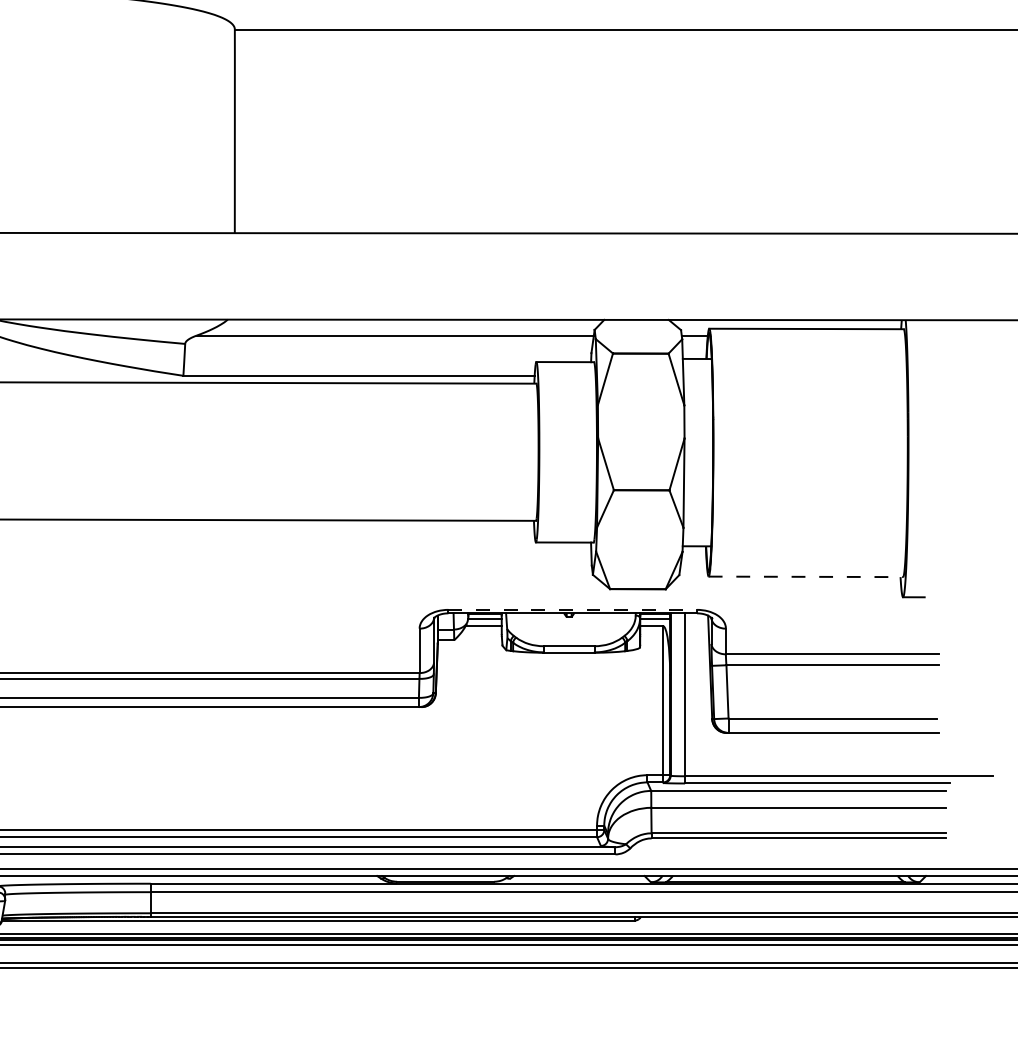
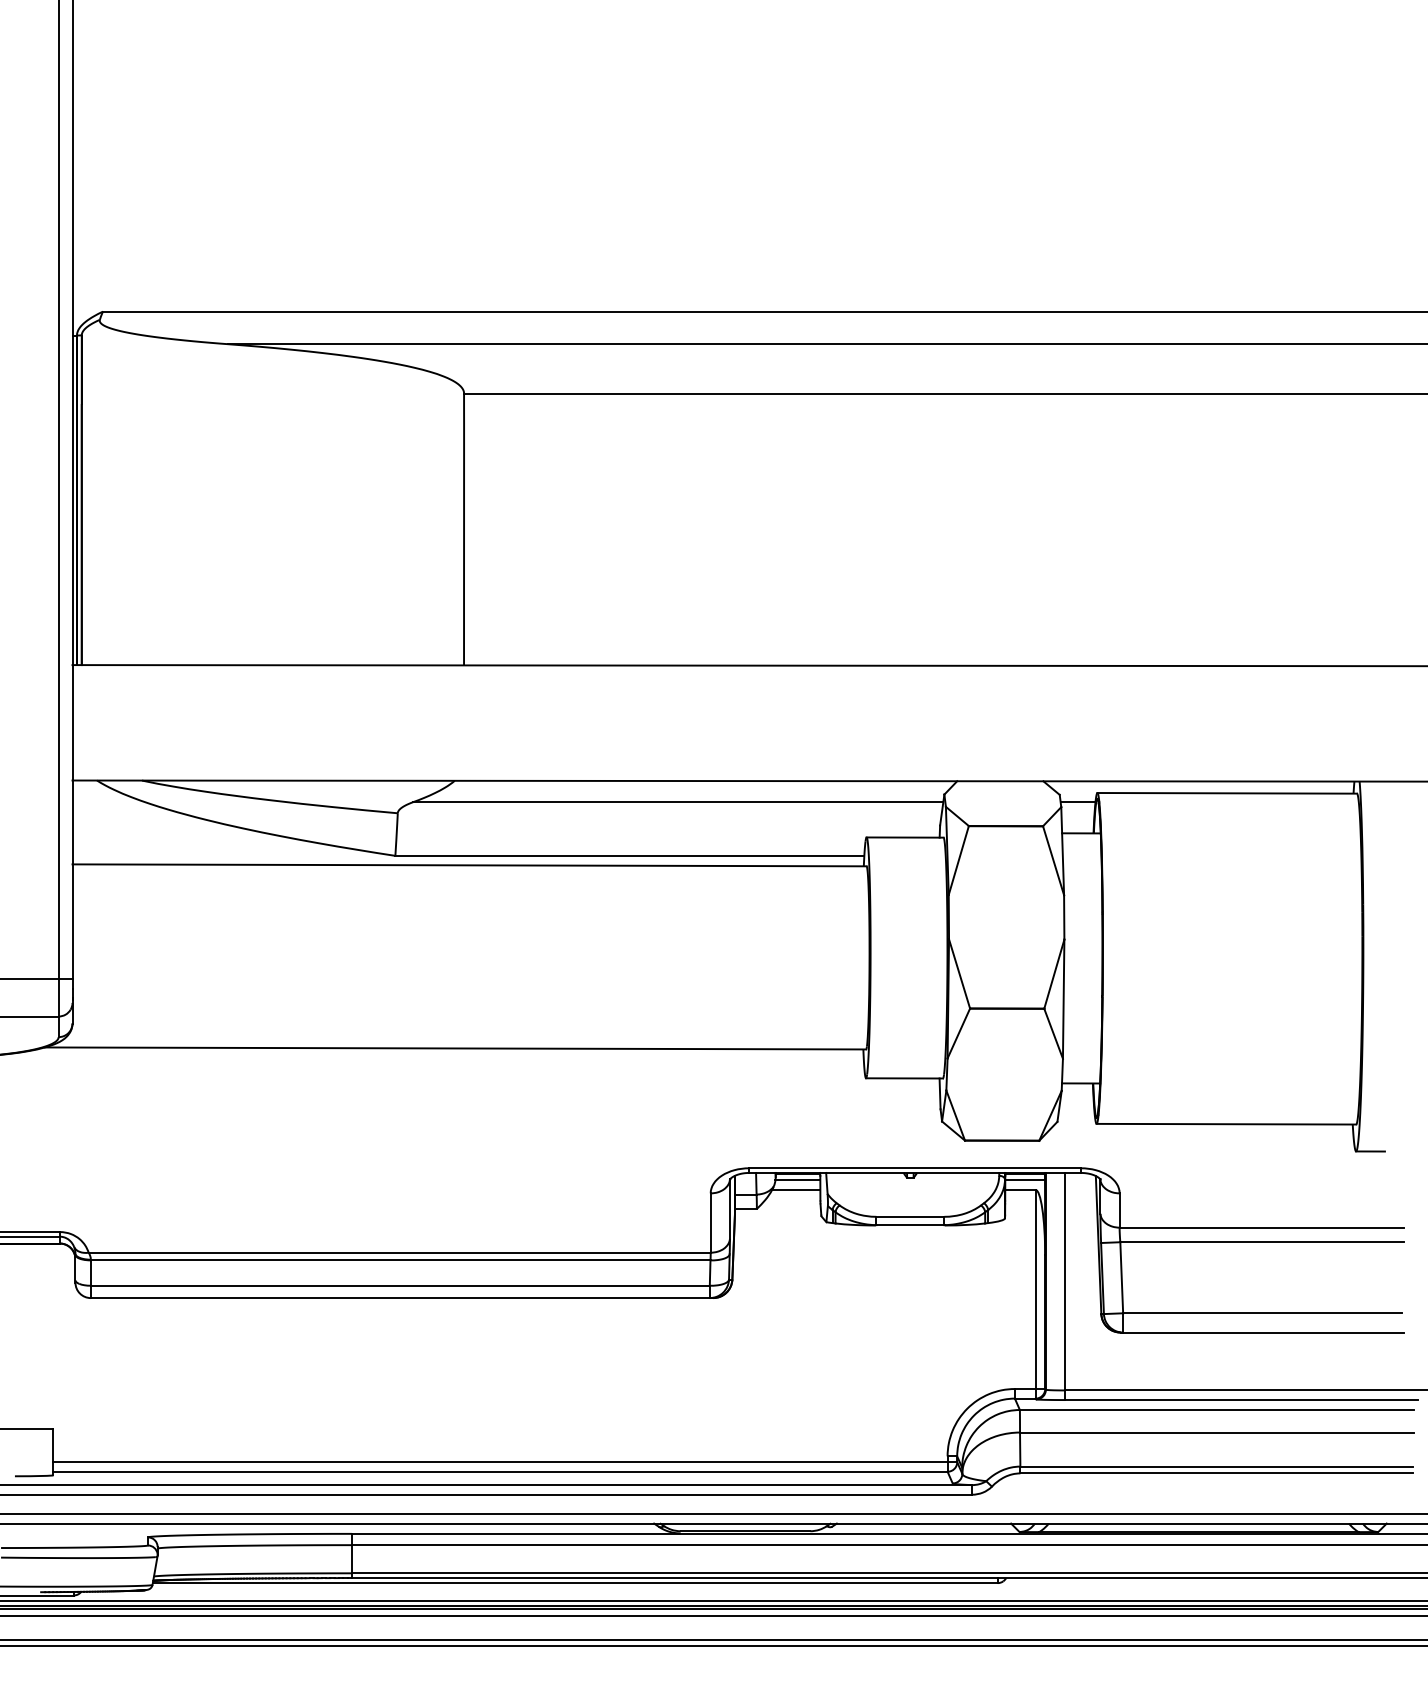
line: (805, 577) -> (1226, 1124), dashed -> solid
line: (573, 610) -> (915, 1168), dashed -> solid

